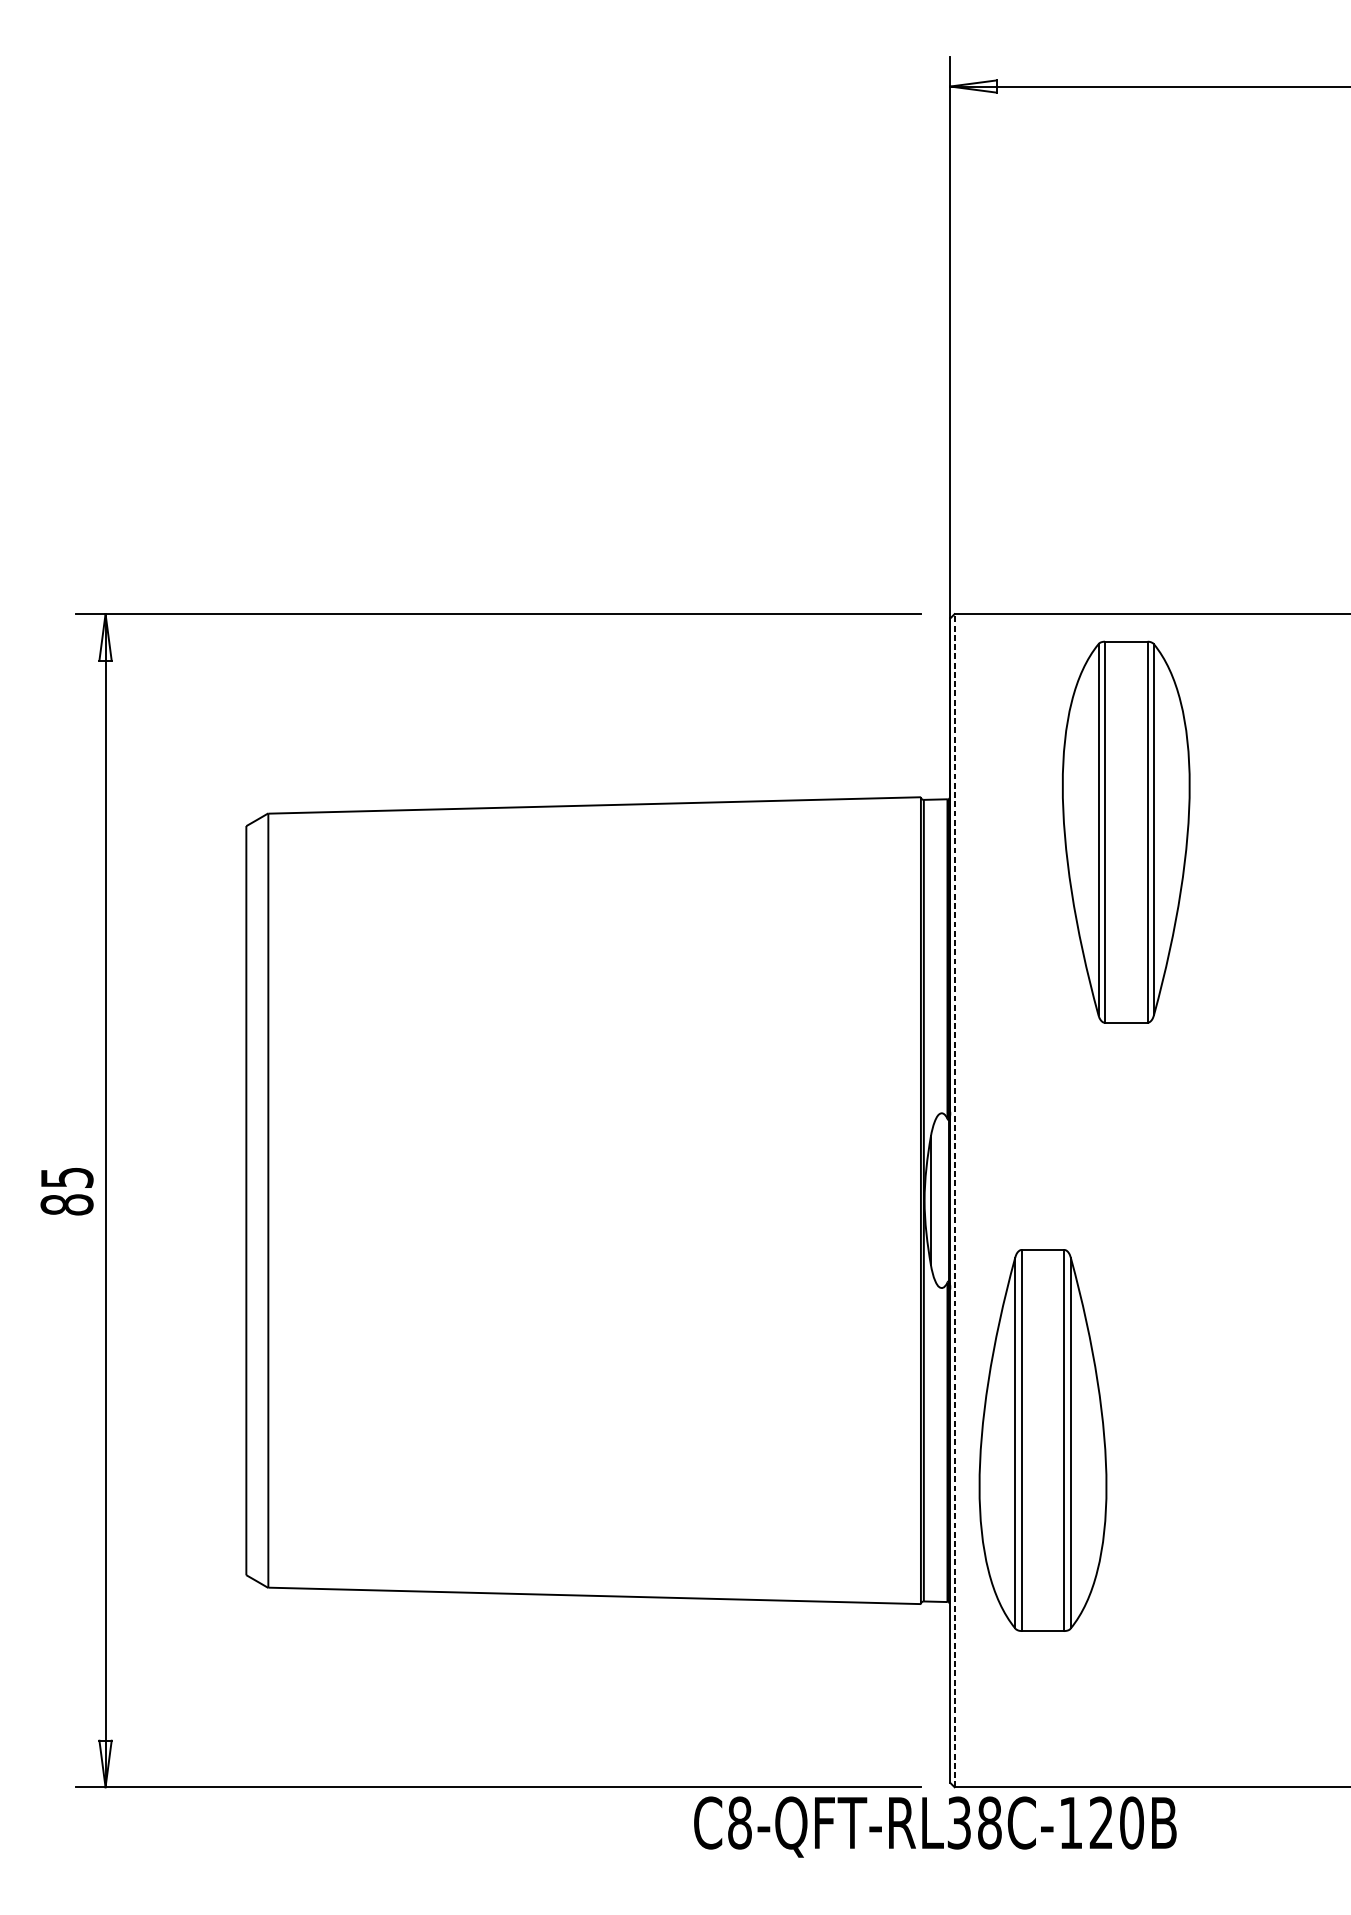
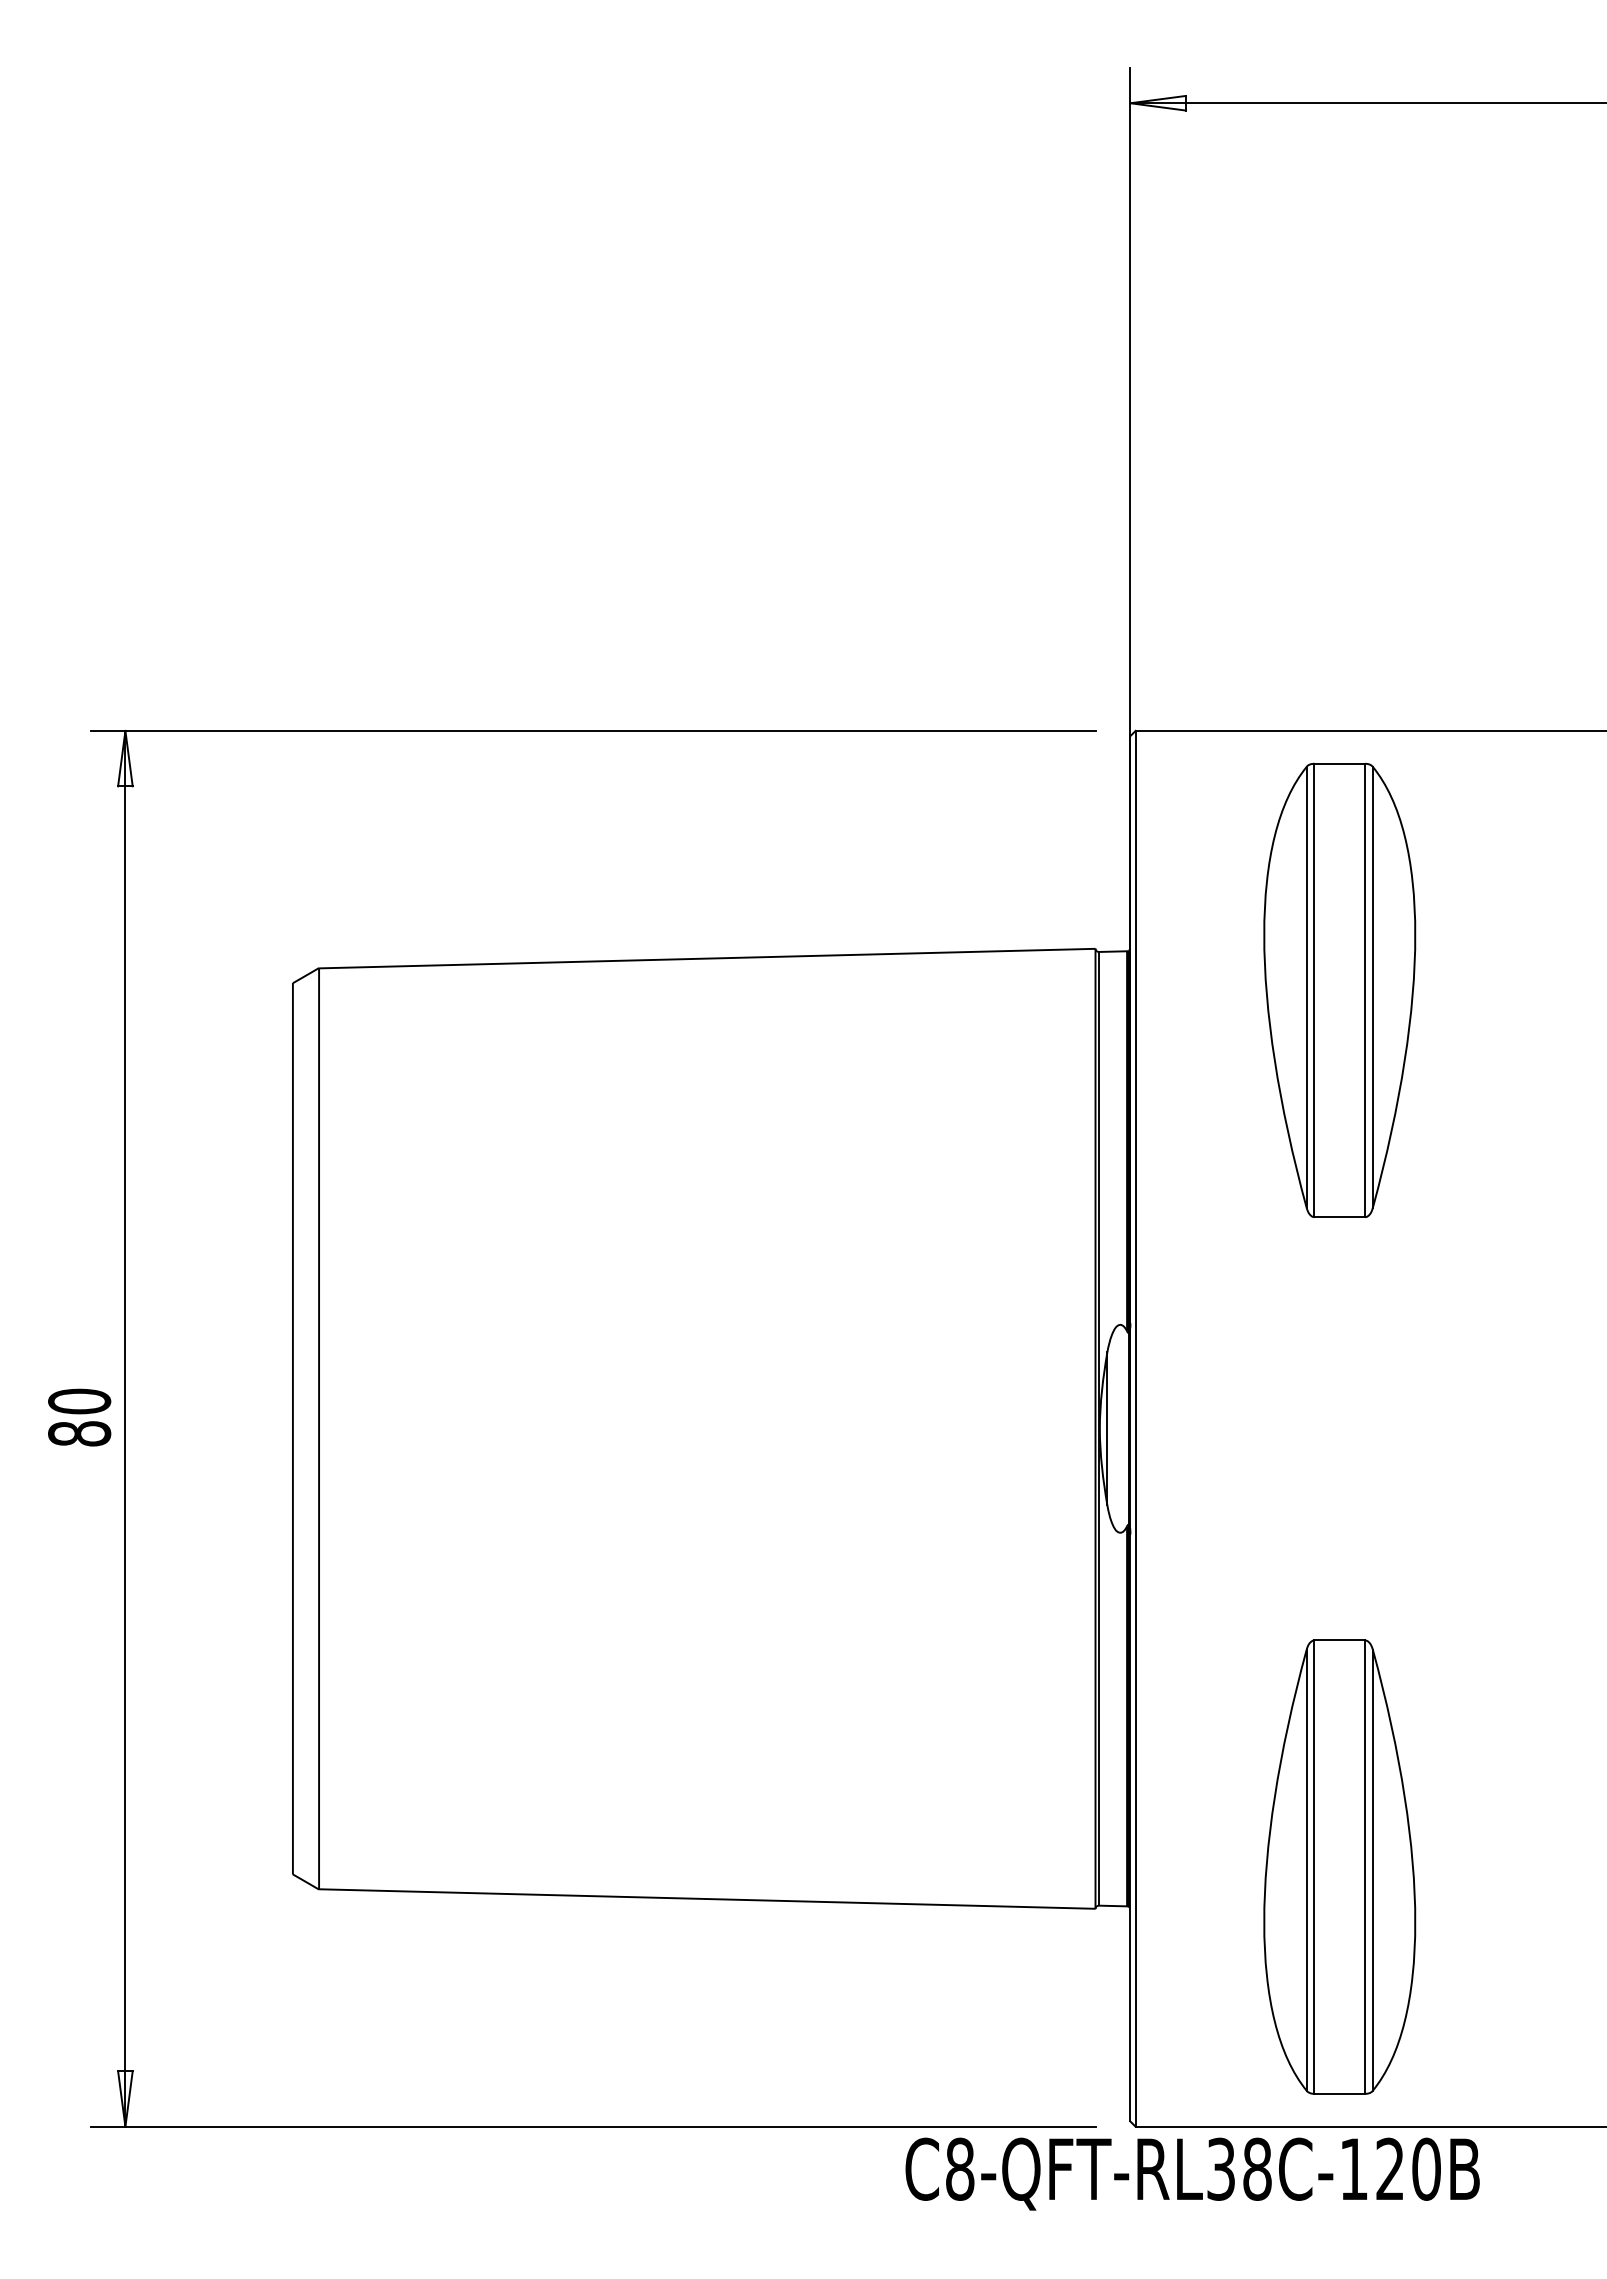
text: (66, 1177) -> (79, 1401), 85 -> 80
line: (954, 1200) -> (1135, 1428), dashed -> solid
part: (1042, 1439) -> (1339, 1866), moved
text: (935, 1826) -> (1192, 2173), moved

